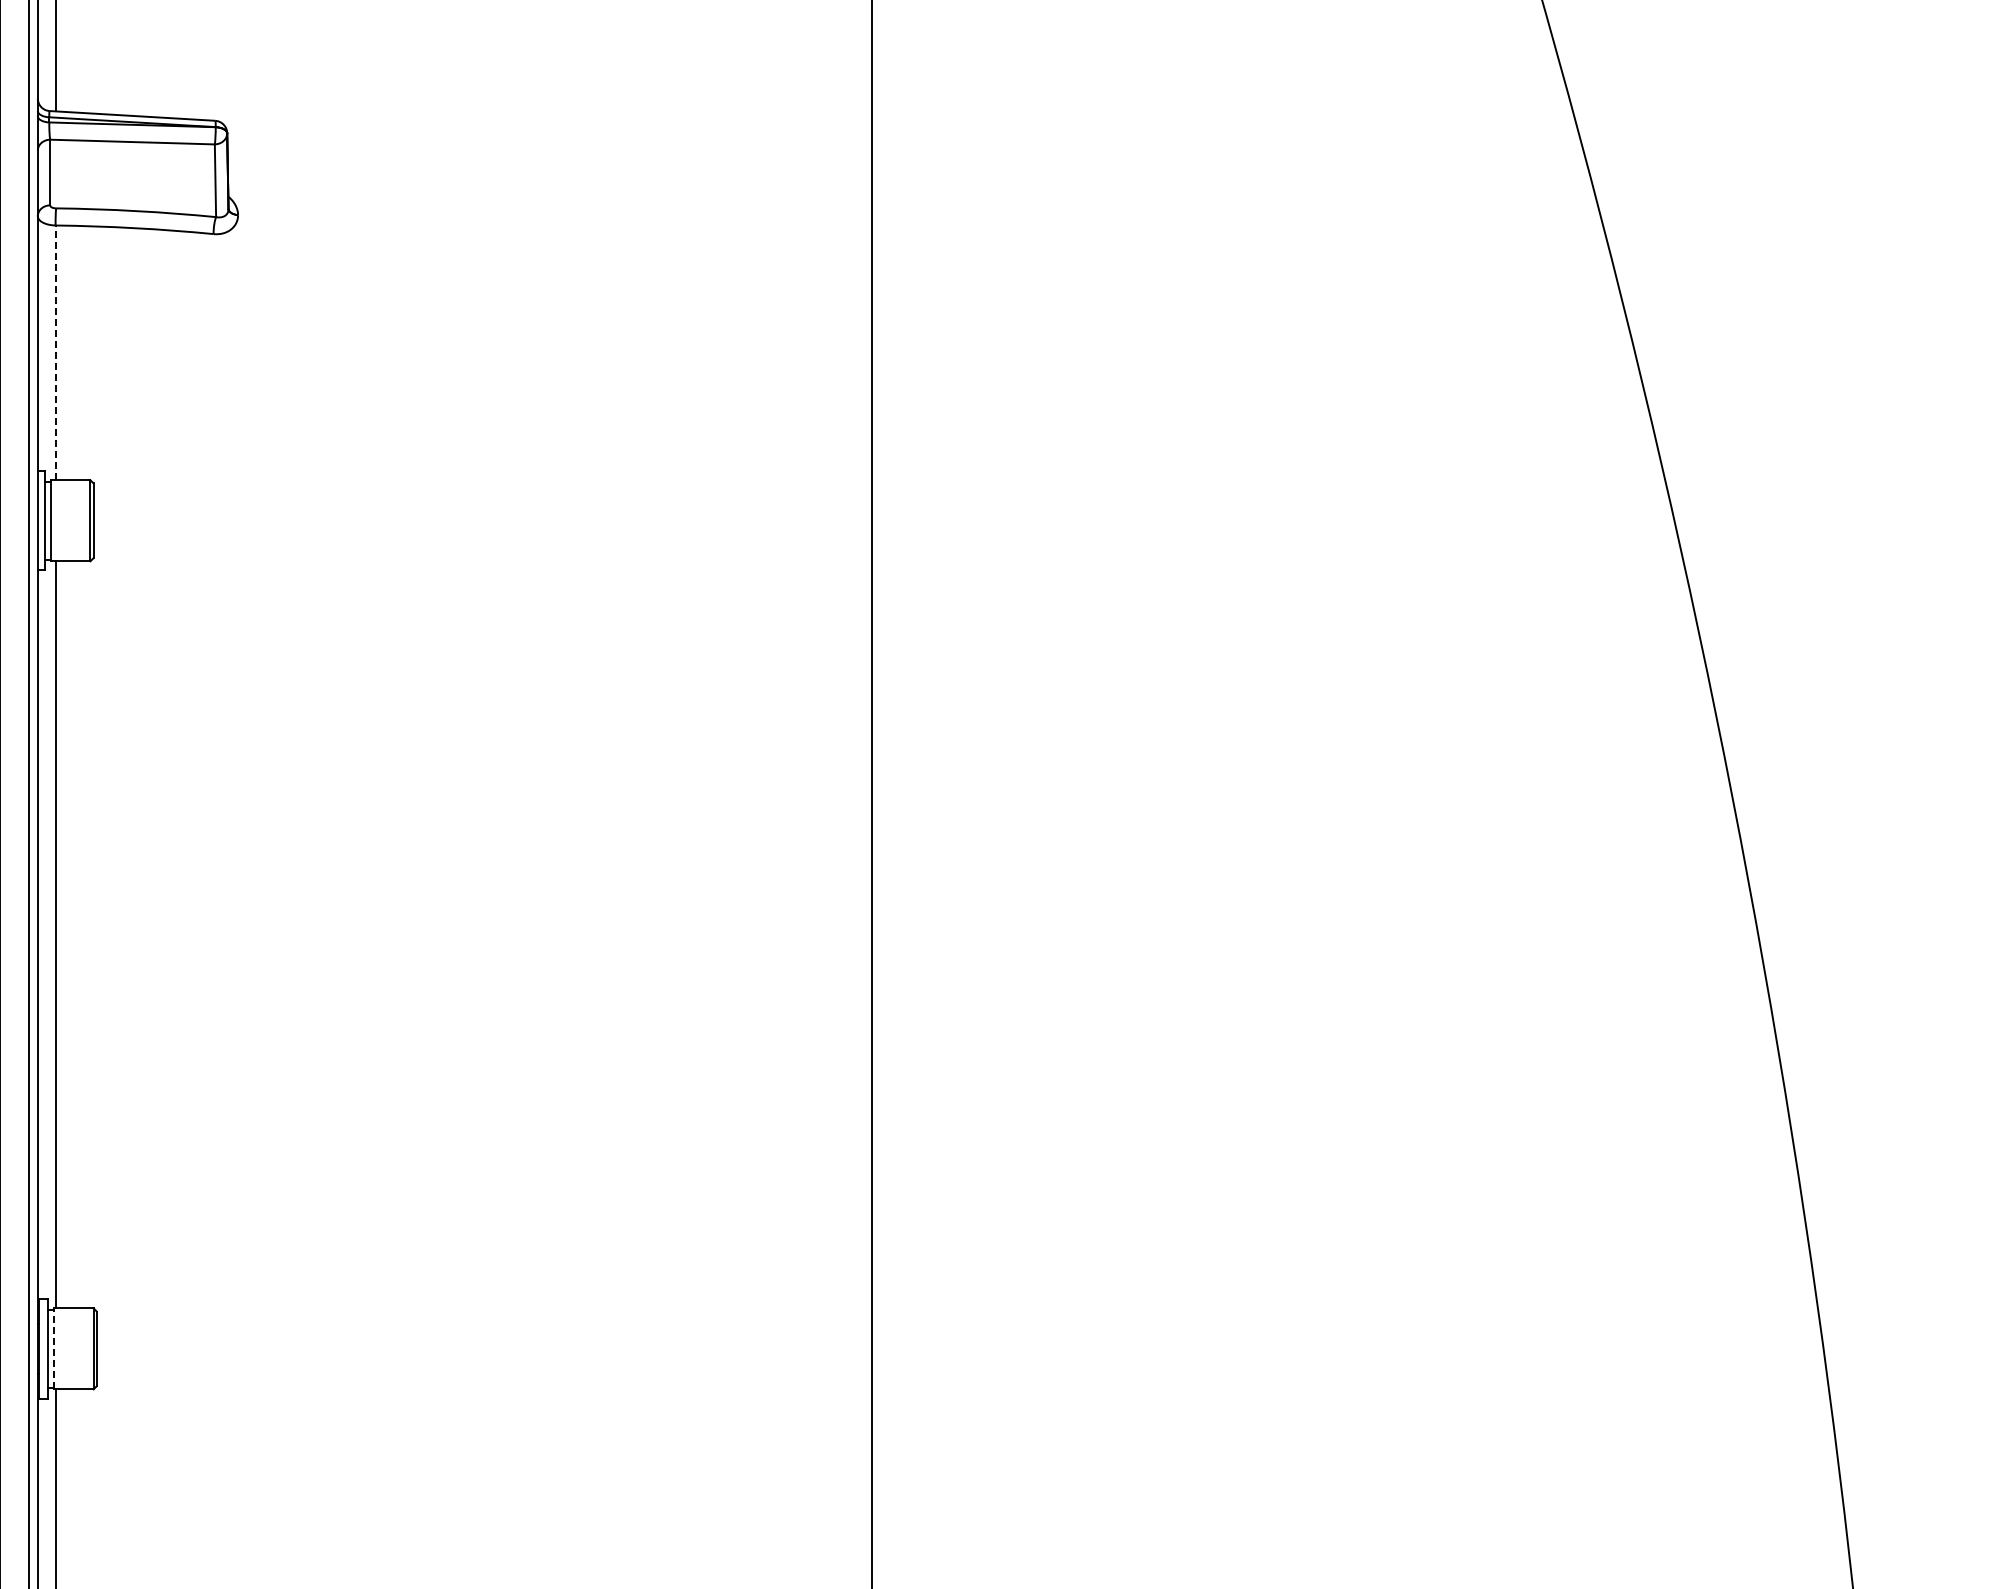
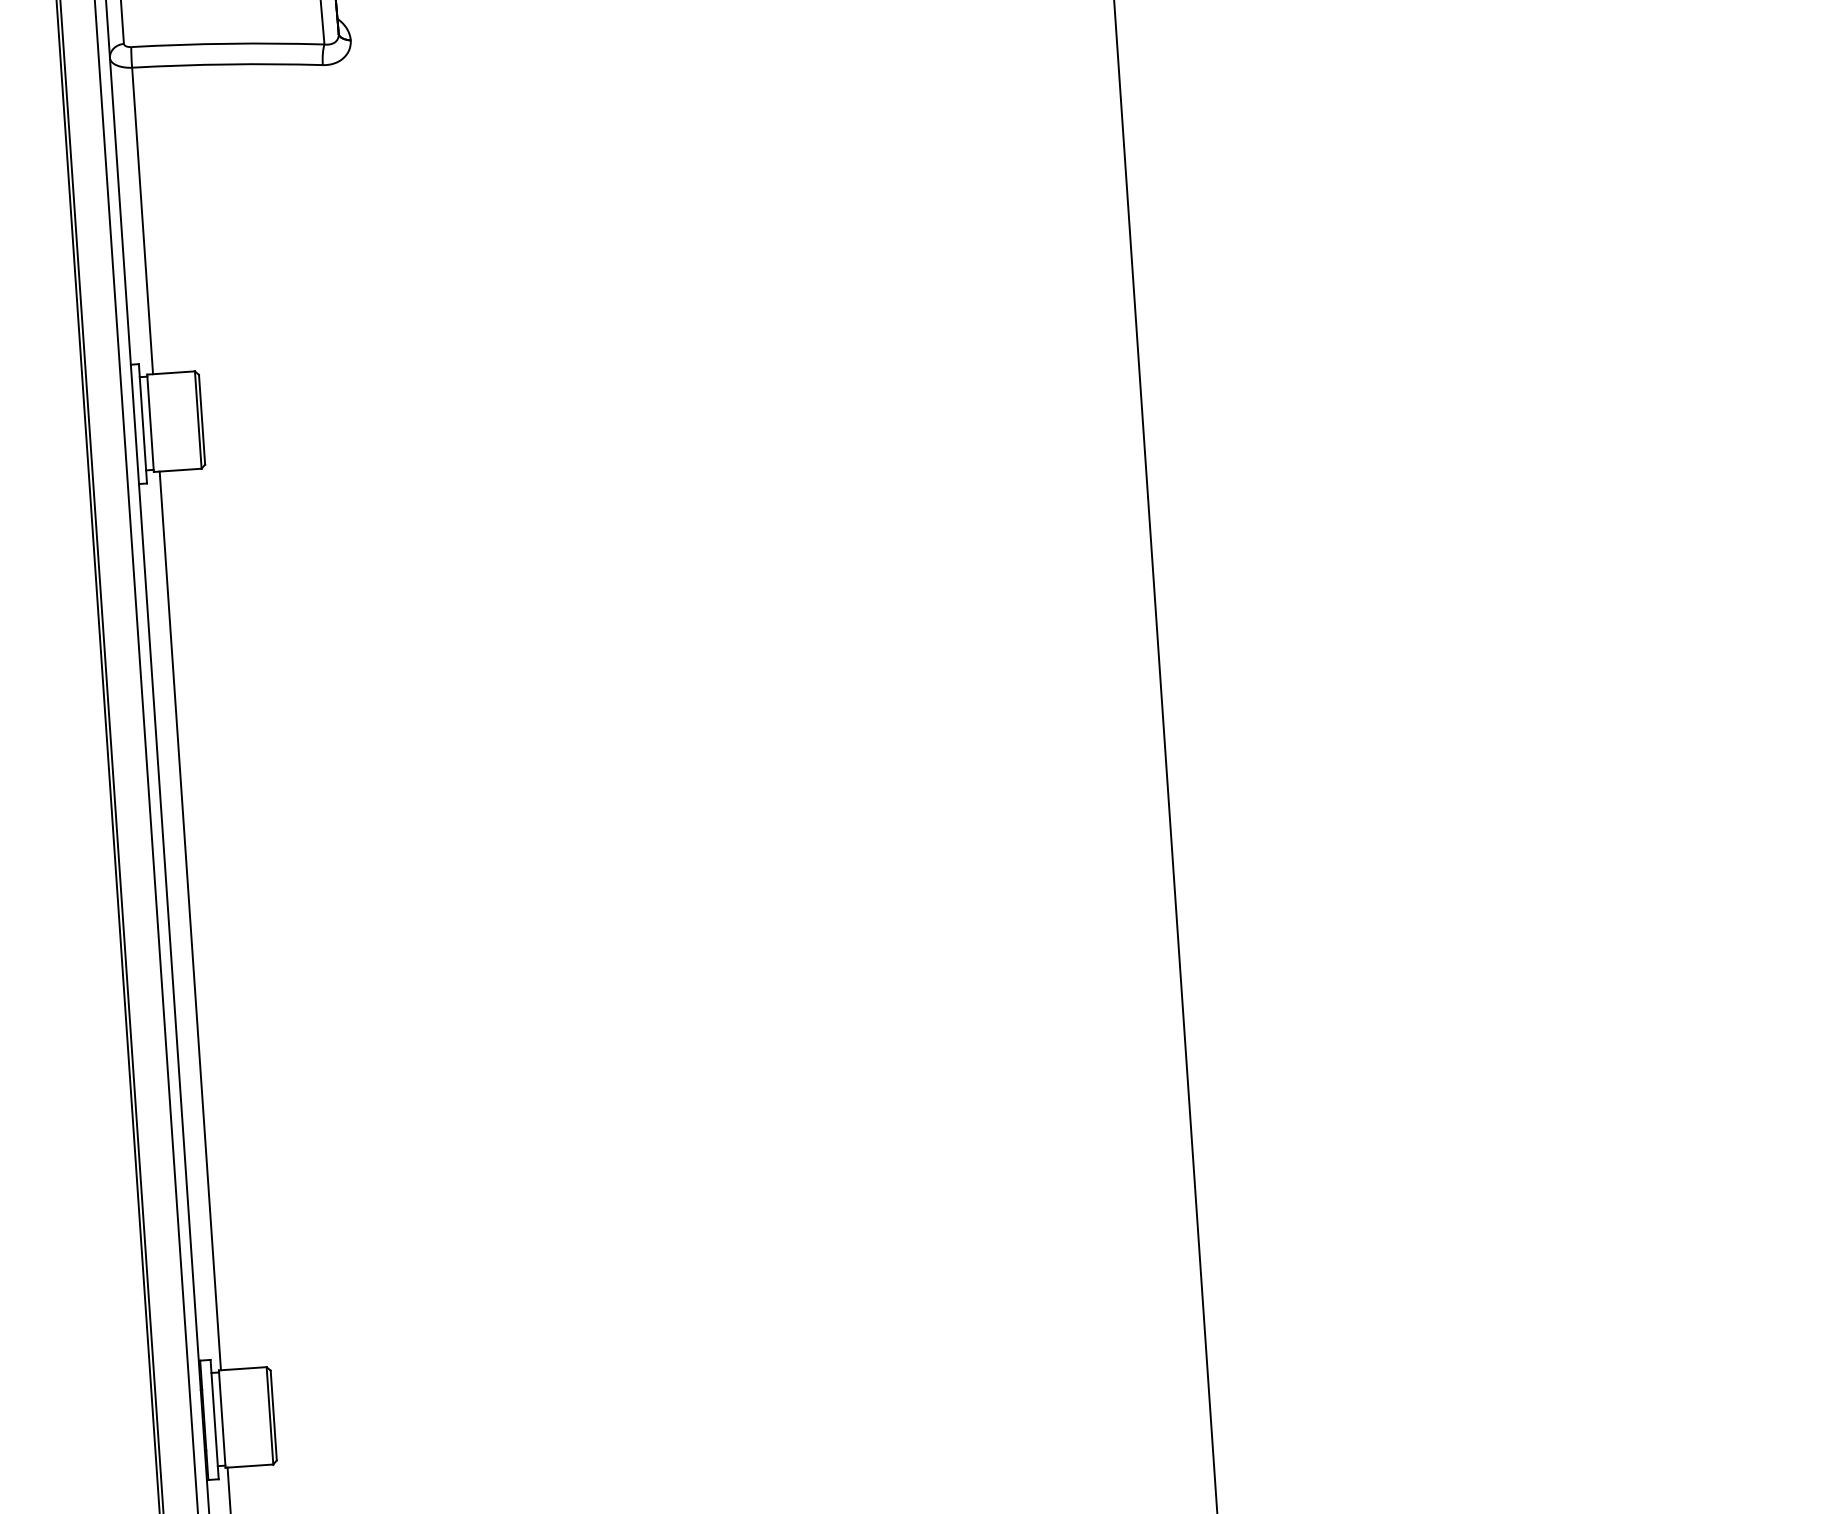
line: (55, 352) -> (142, 220), dashed -> solid
line: (53, 1348) -> (221, 1418), dashed -> solid

